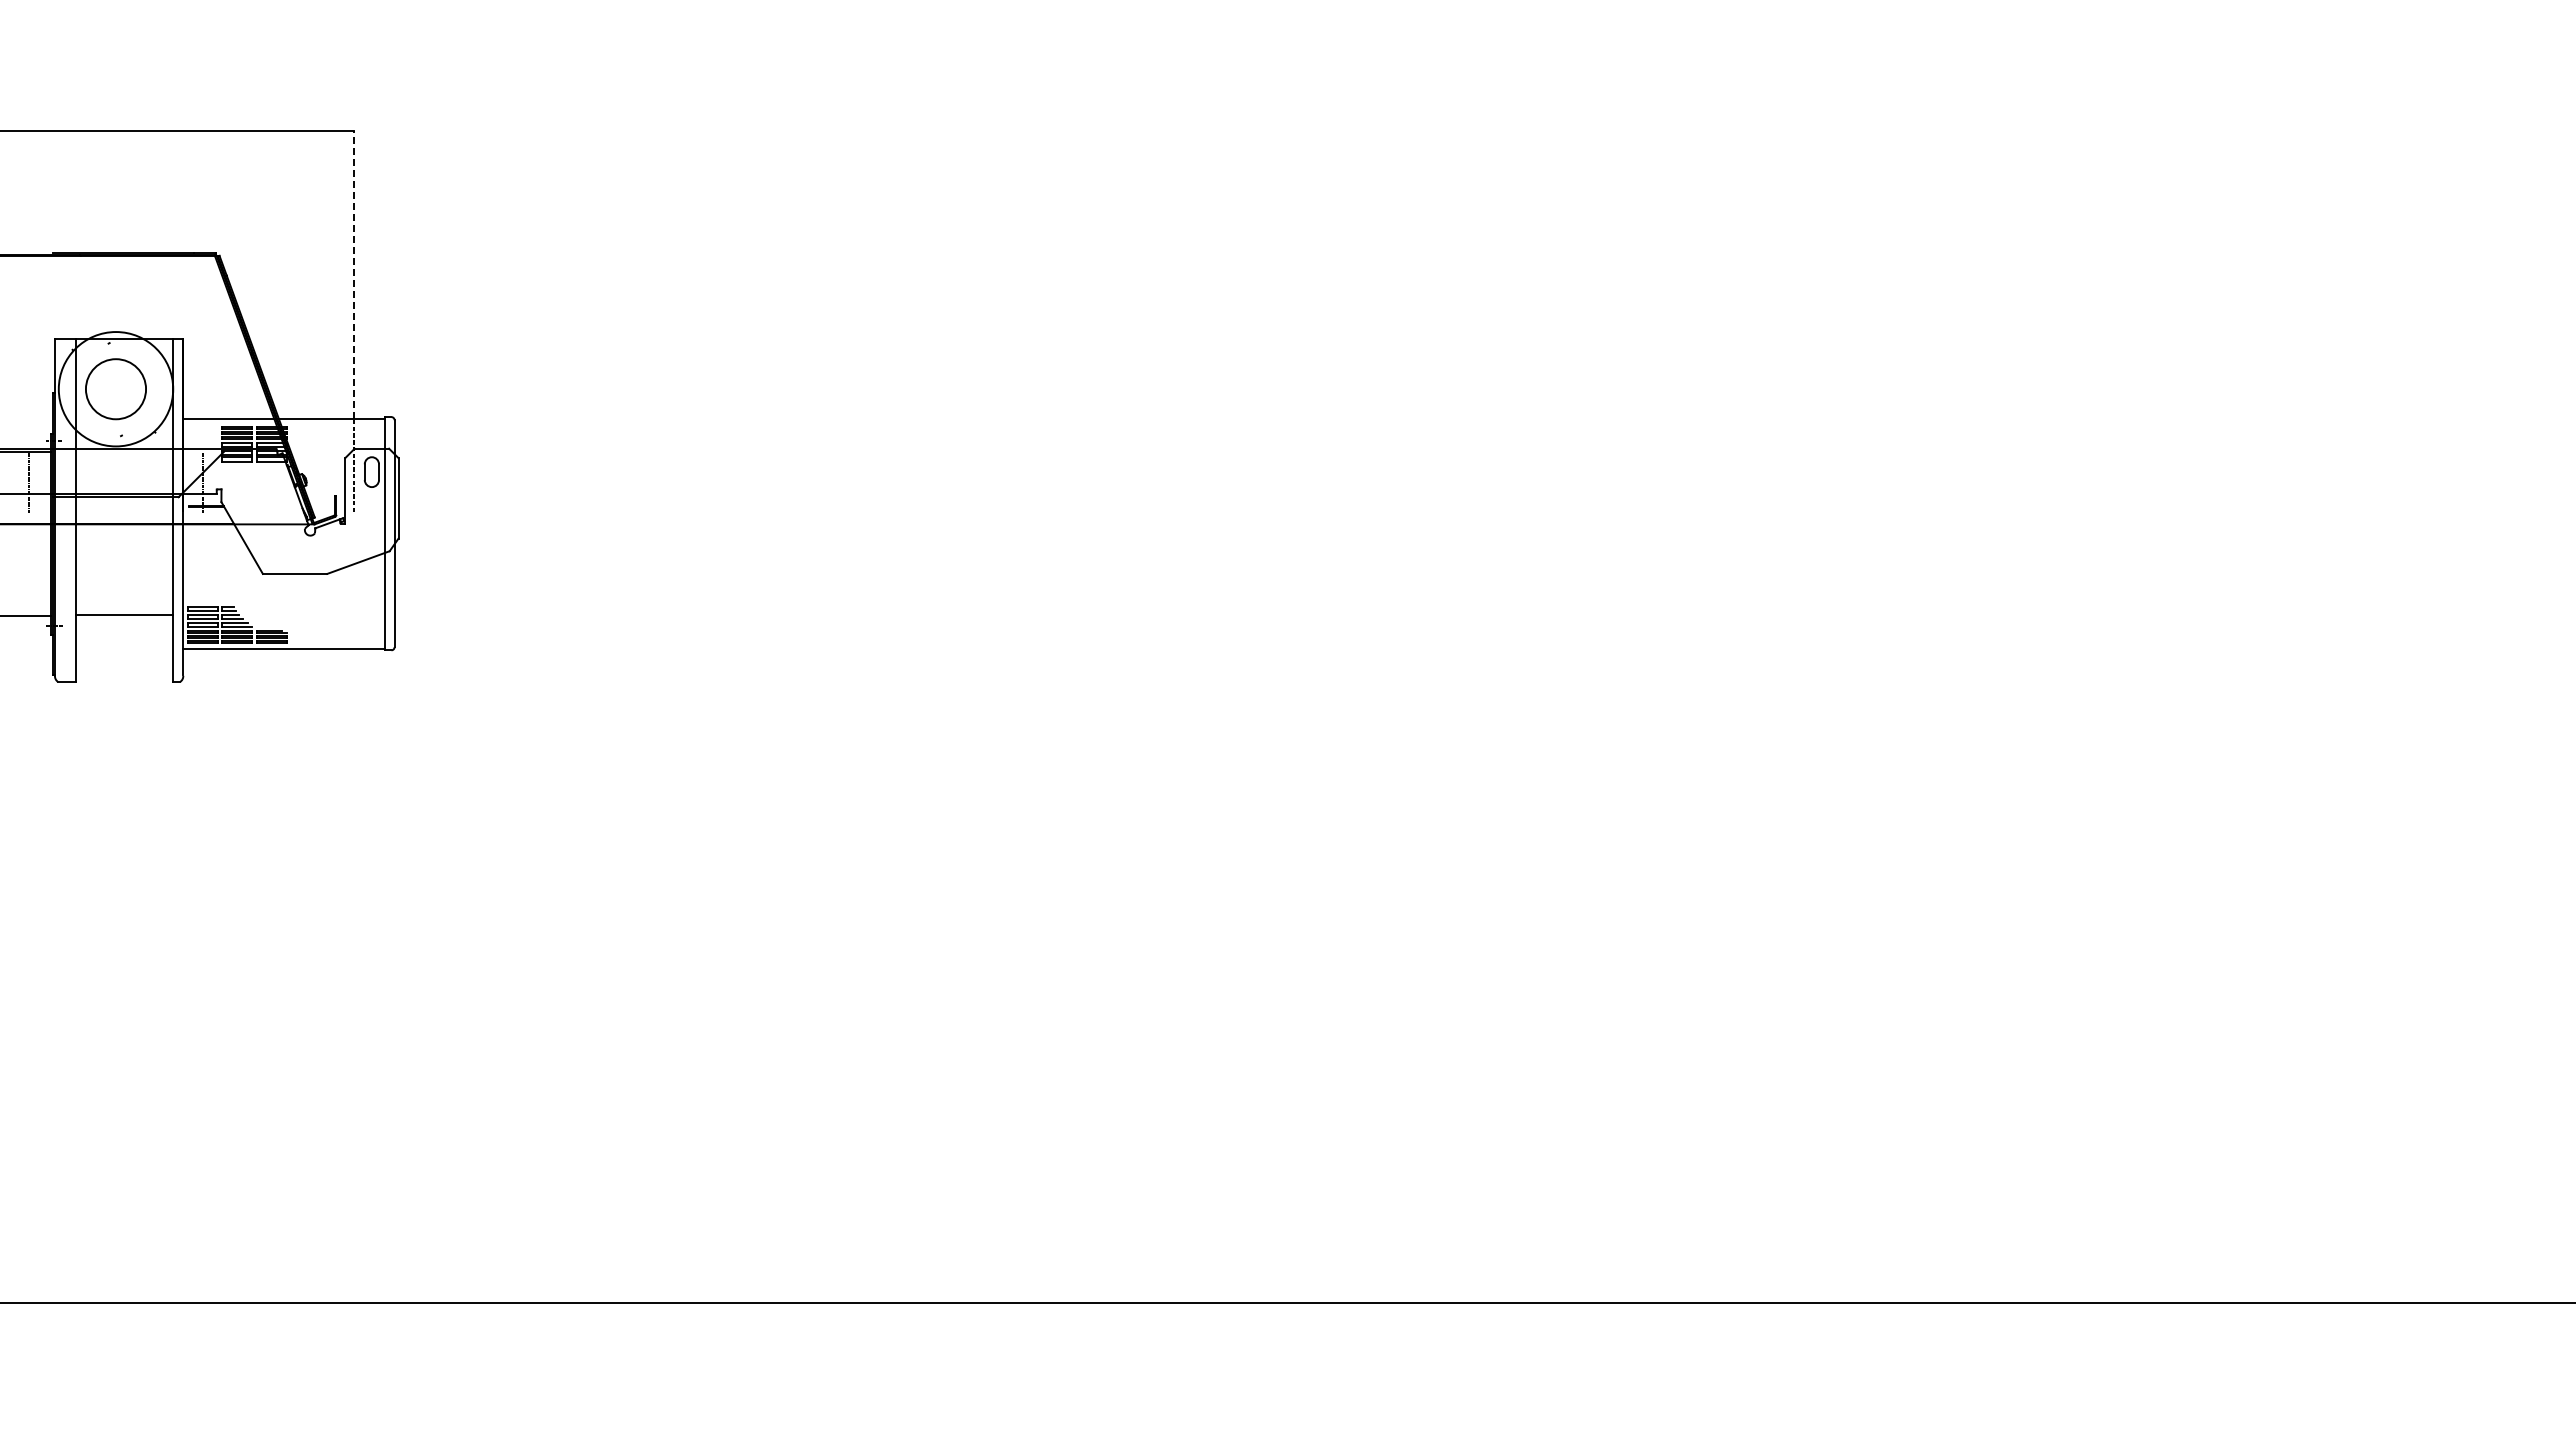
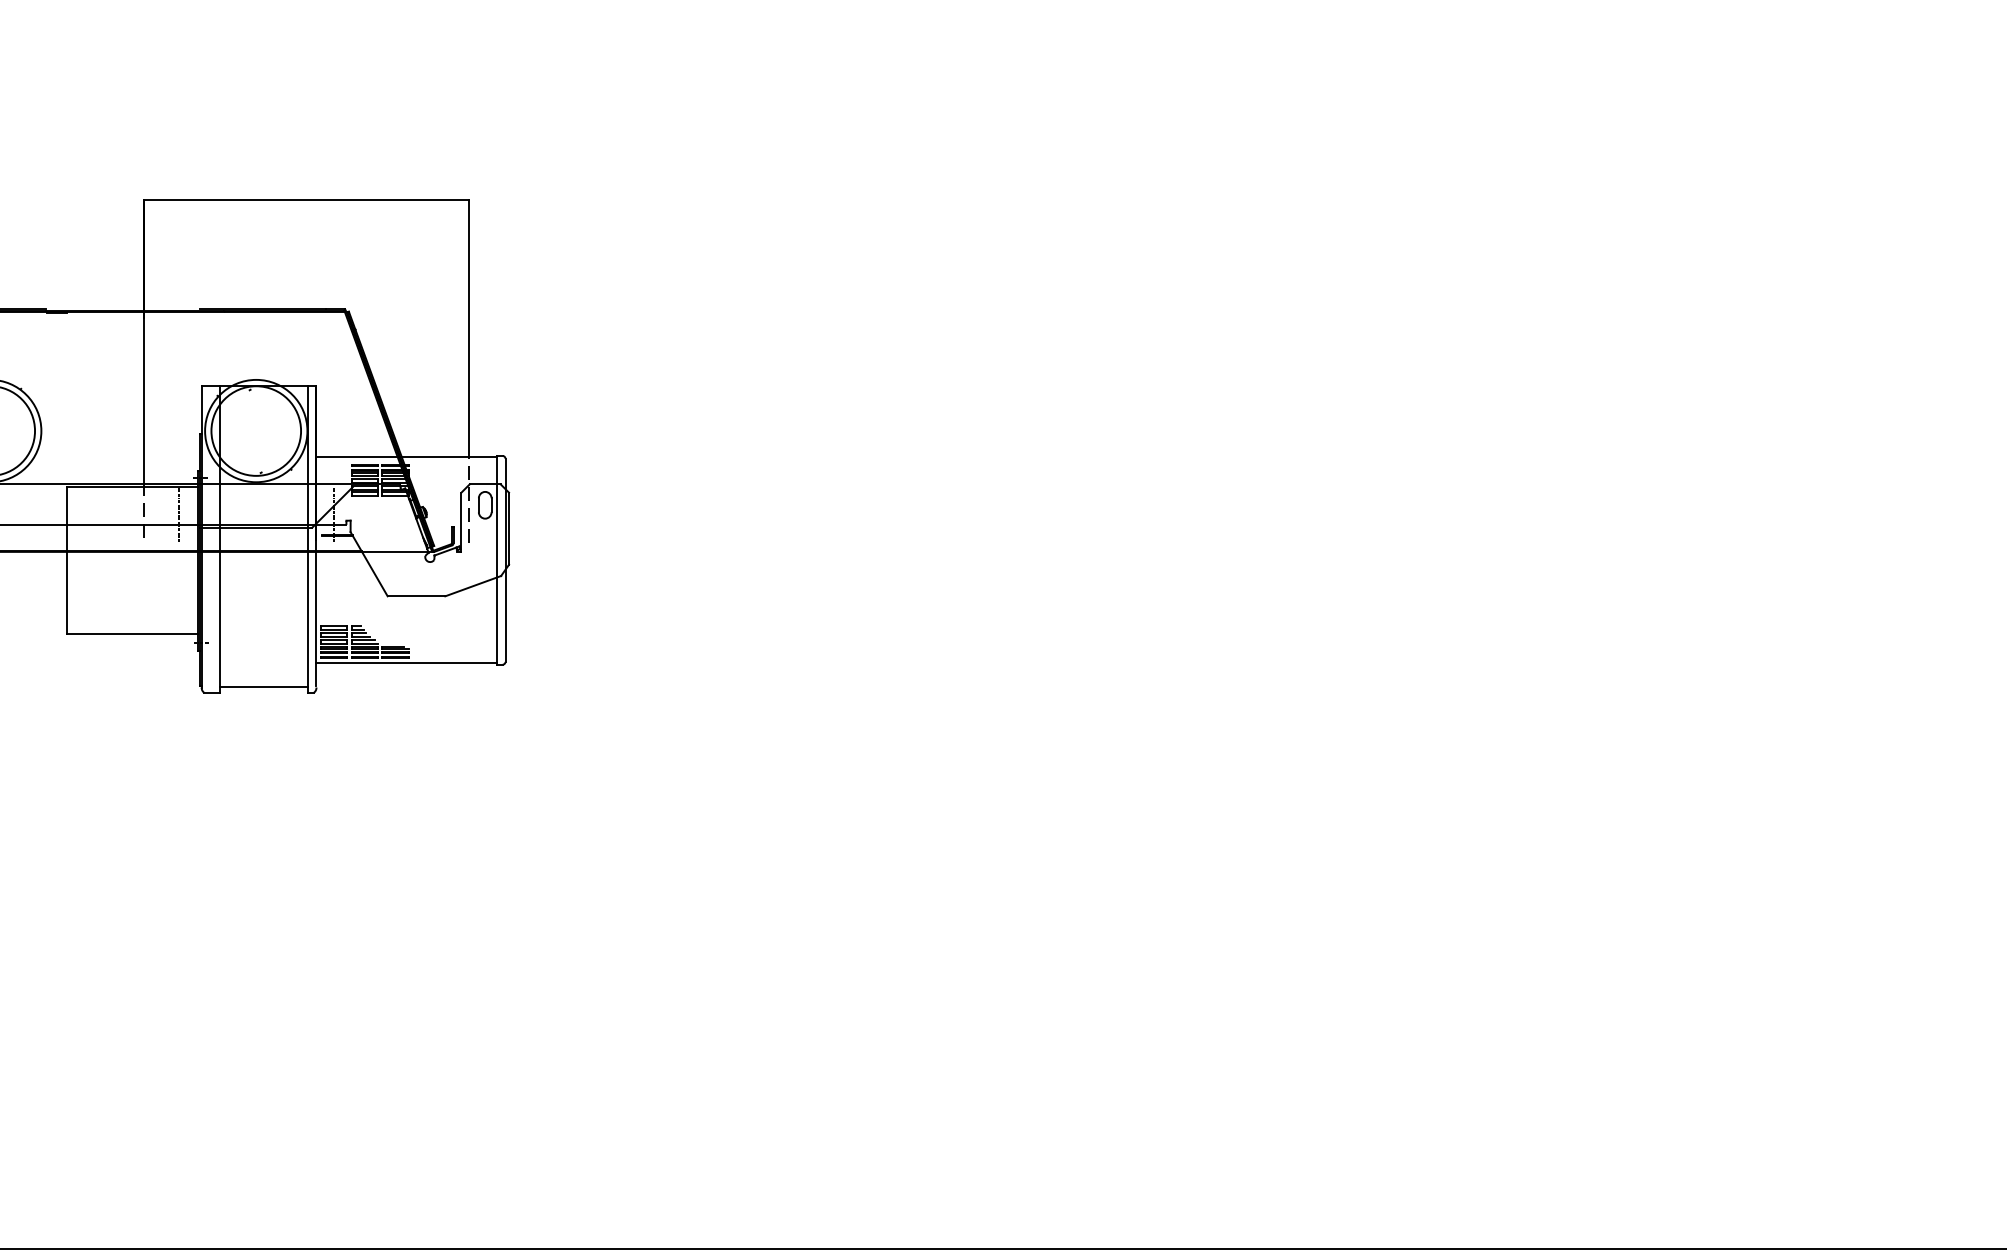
line: (353, 274) -> (468, 328), dashed -> solid
circle: (115, 389) -> (255, 431), size x1.67
line: (124, 614) -> (263, 687), moved

